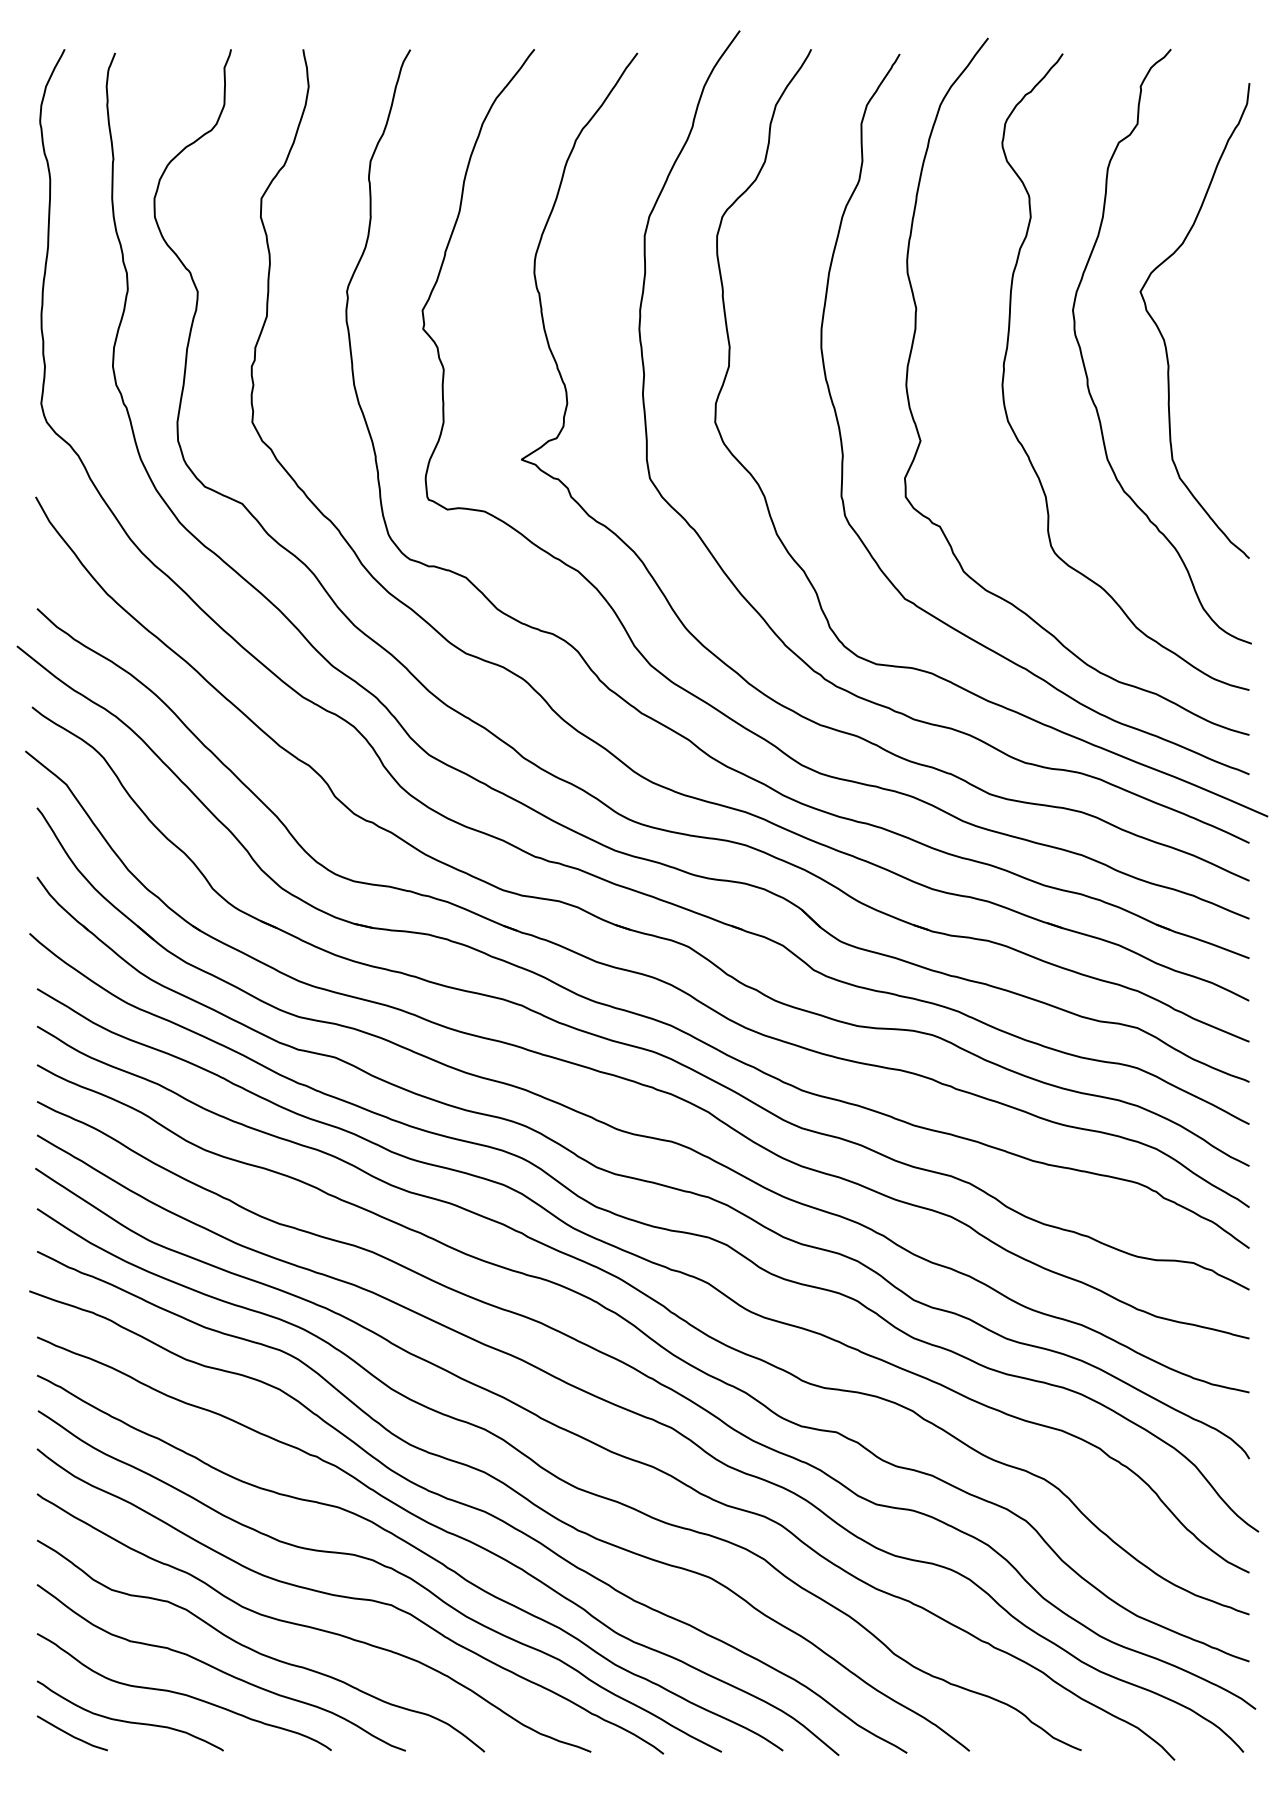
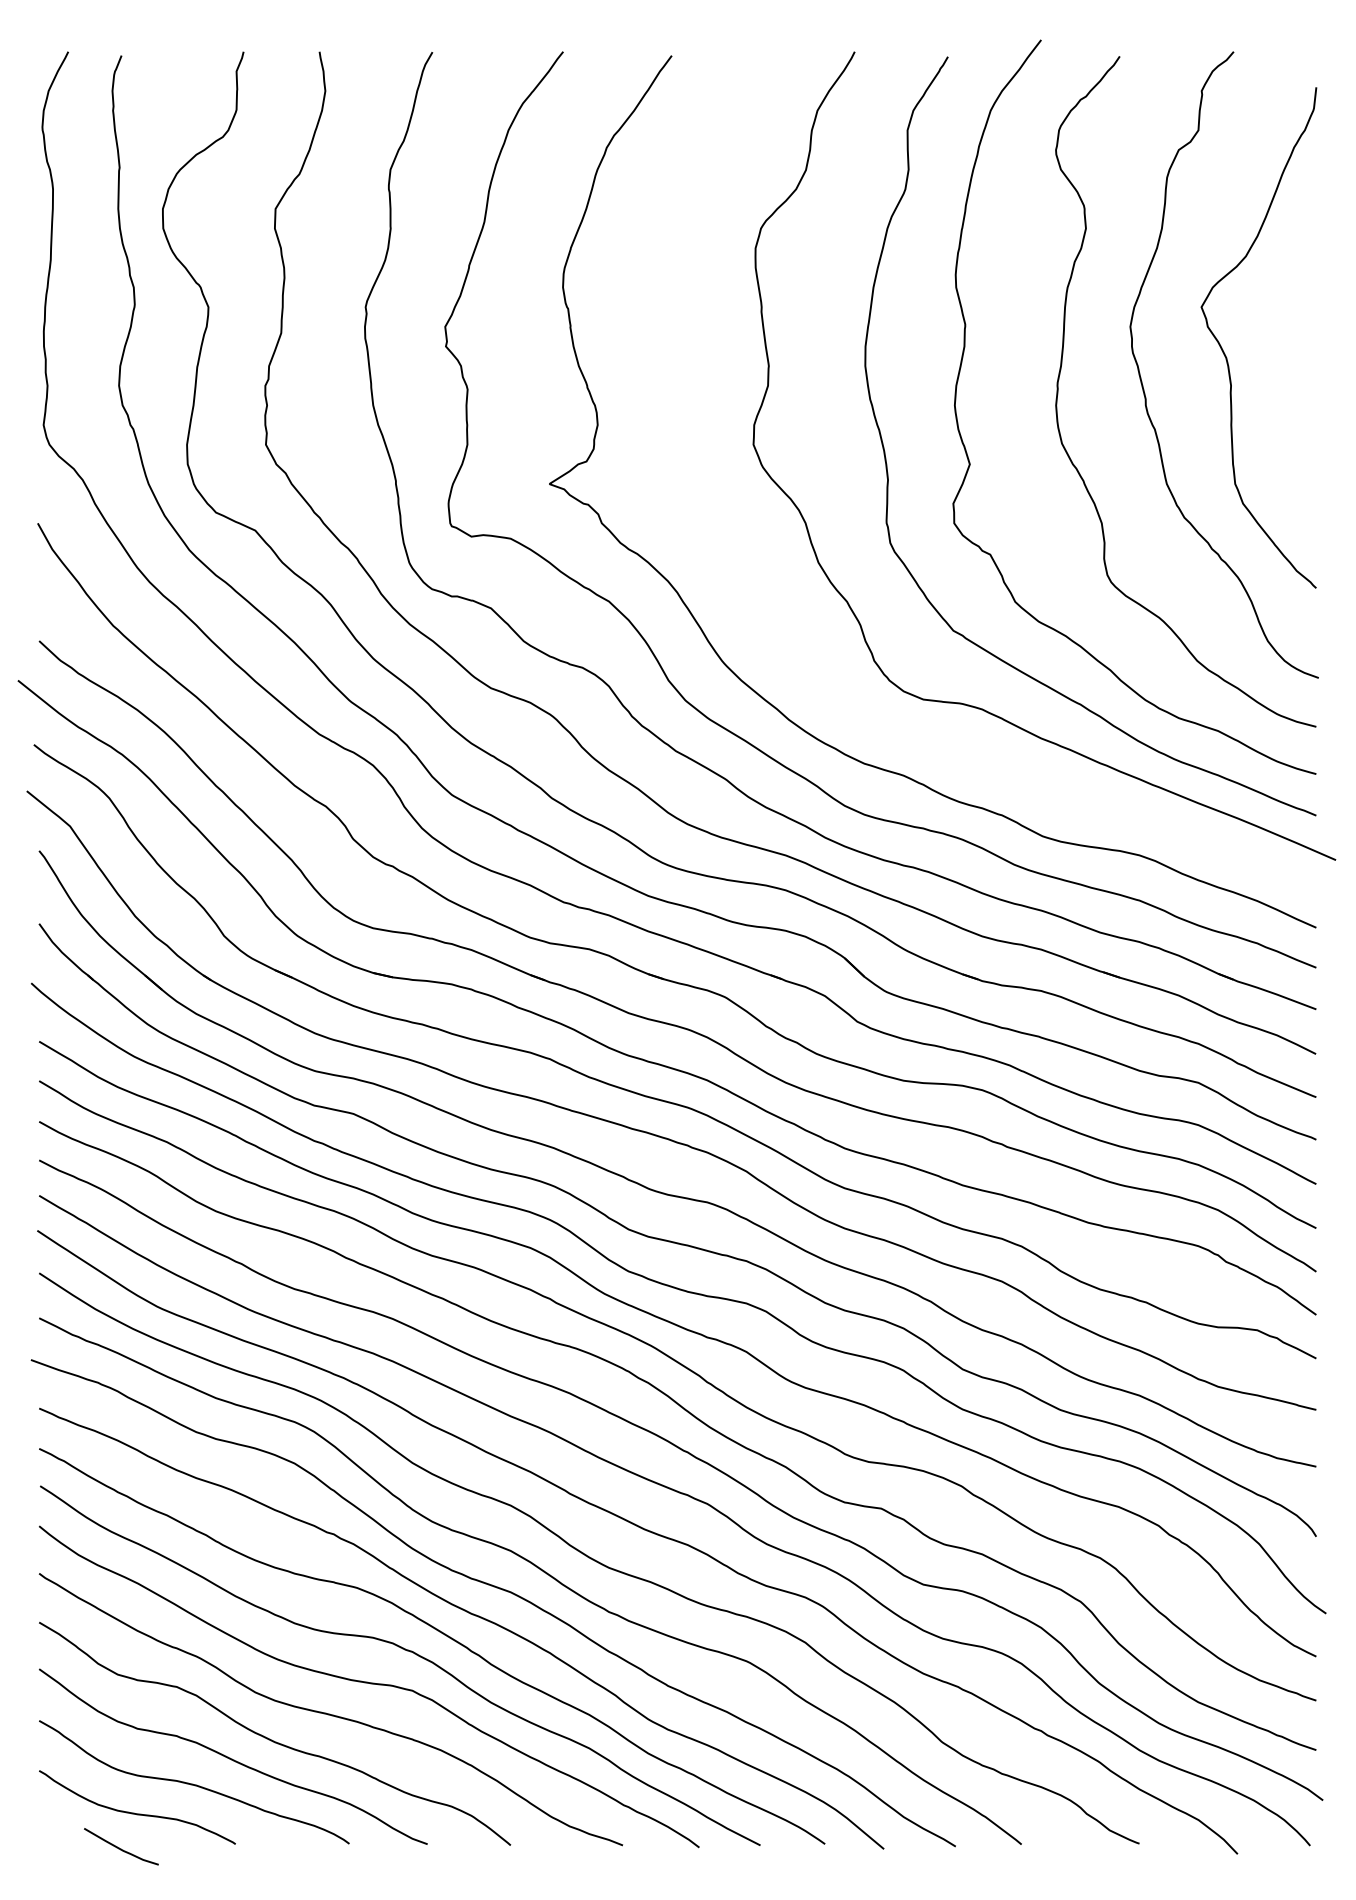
curve: (759, 612) -> (800, 645), removed
curve: (72, 1735) -> (121, 1848), moved

